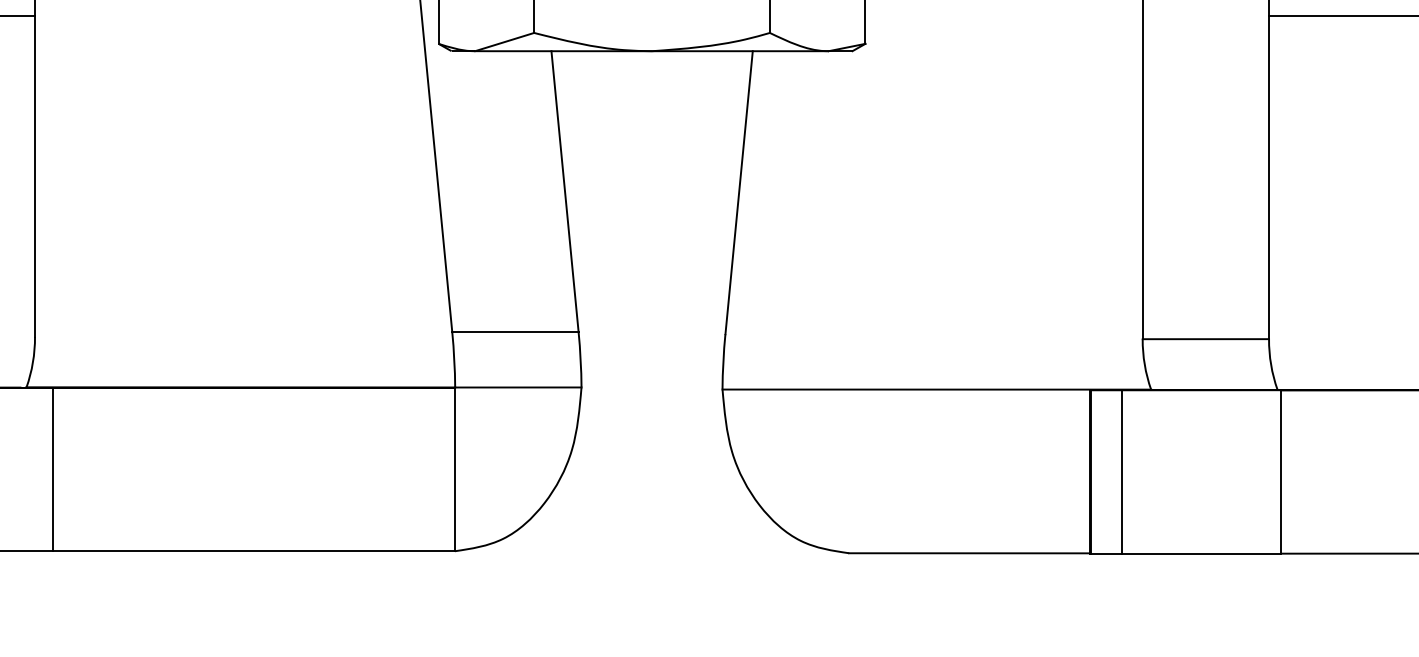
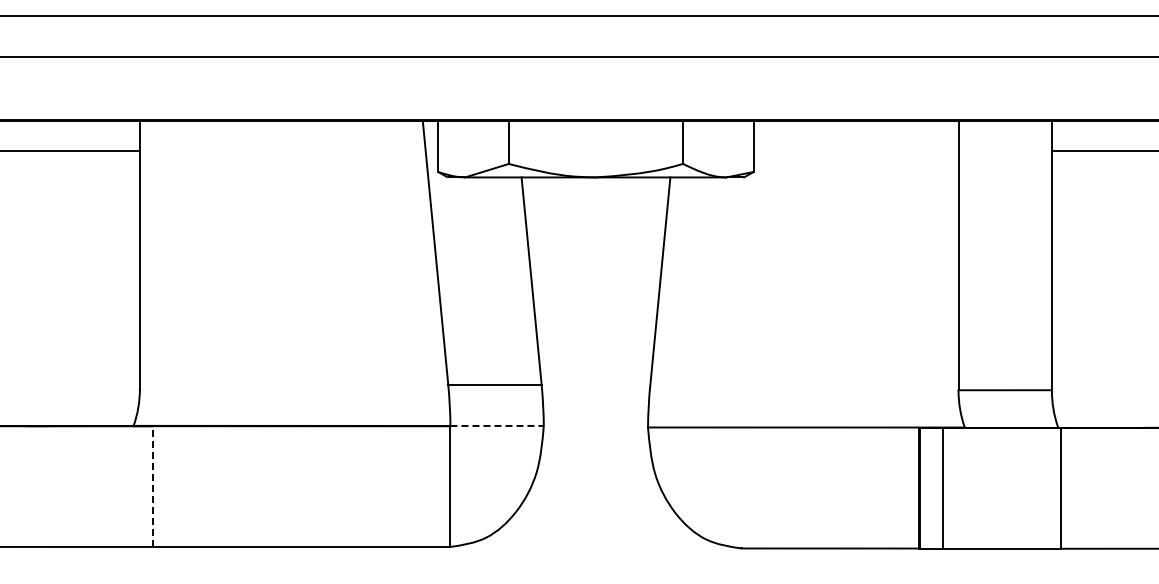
line: (518, 386) -> (497, 425), solid -> dashed
line: (52, 469) -> (152, 486), solid -> dashed

